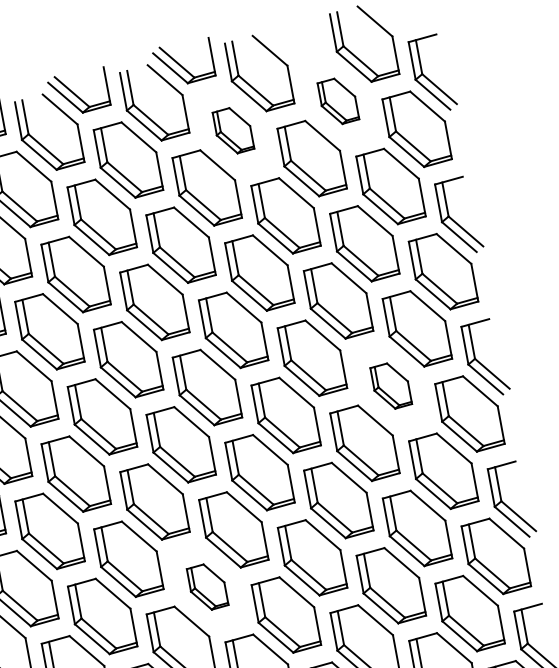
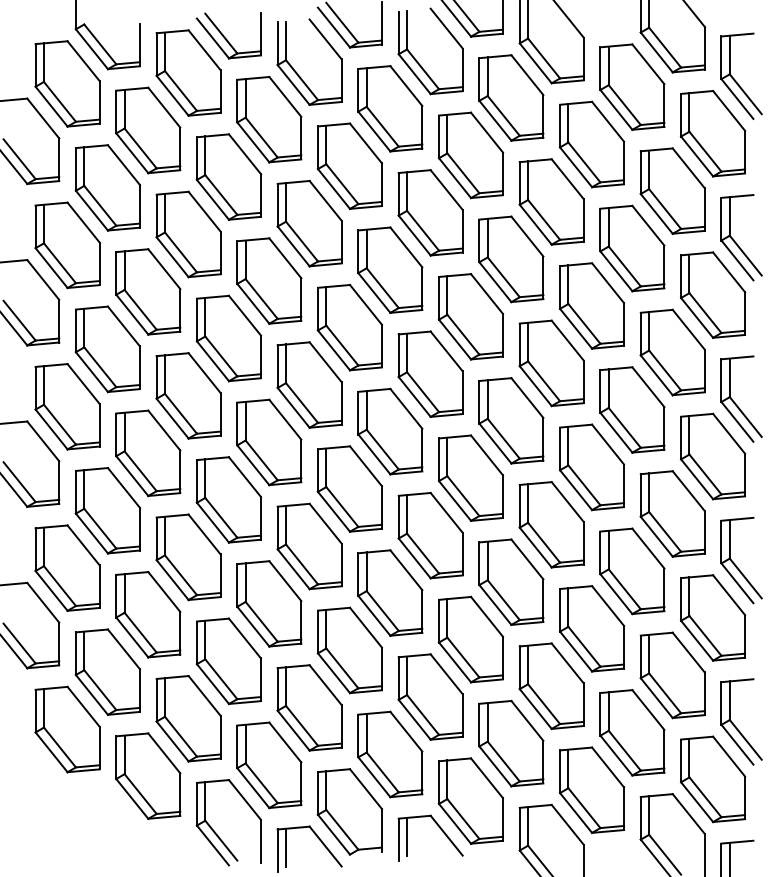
part: (338, 100) -> (632, 86), size x1.67
part: (233, 130) -> (511, 97), size x1.67
part: (391, 385) -> (632, 409), size x1.67
part: (207, 586) -> (390, 592), size x1.67

